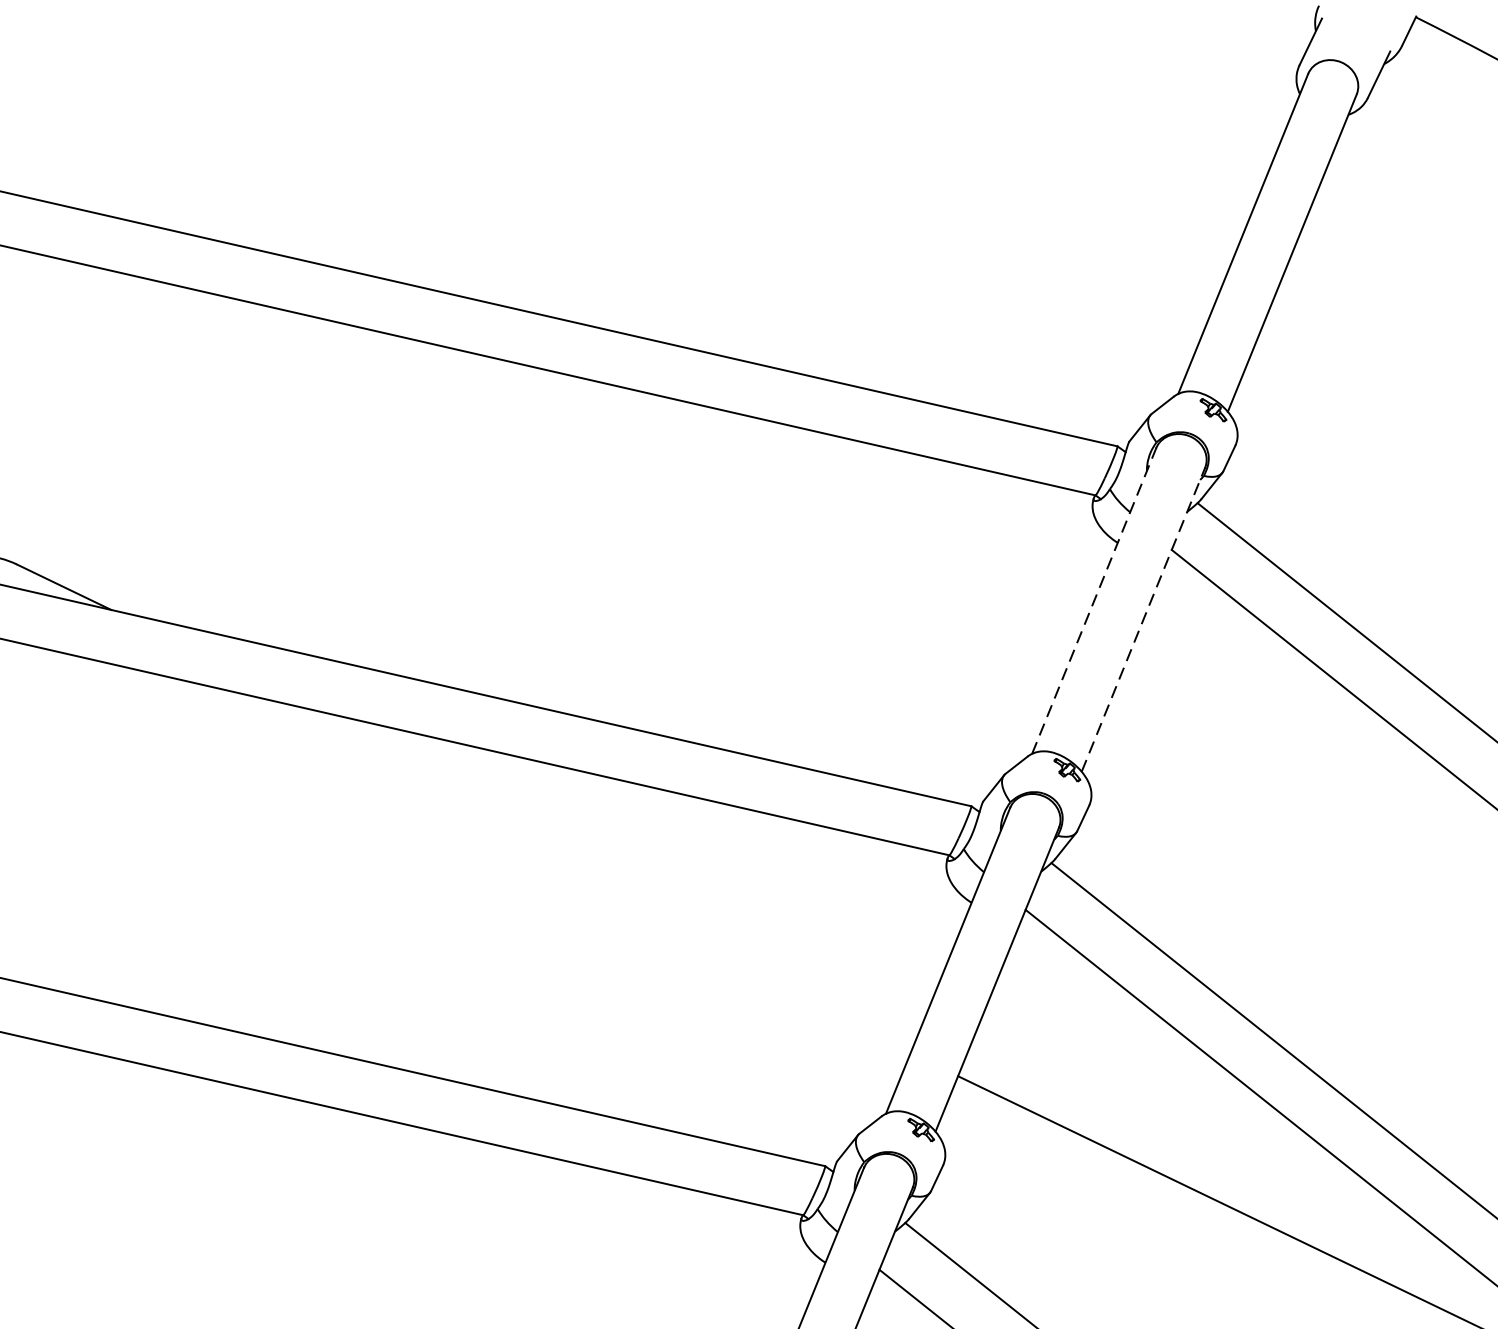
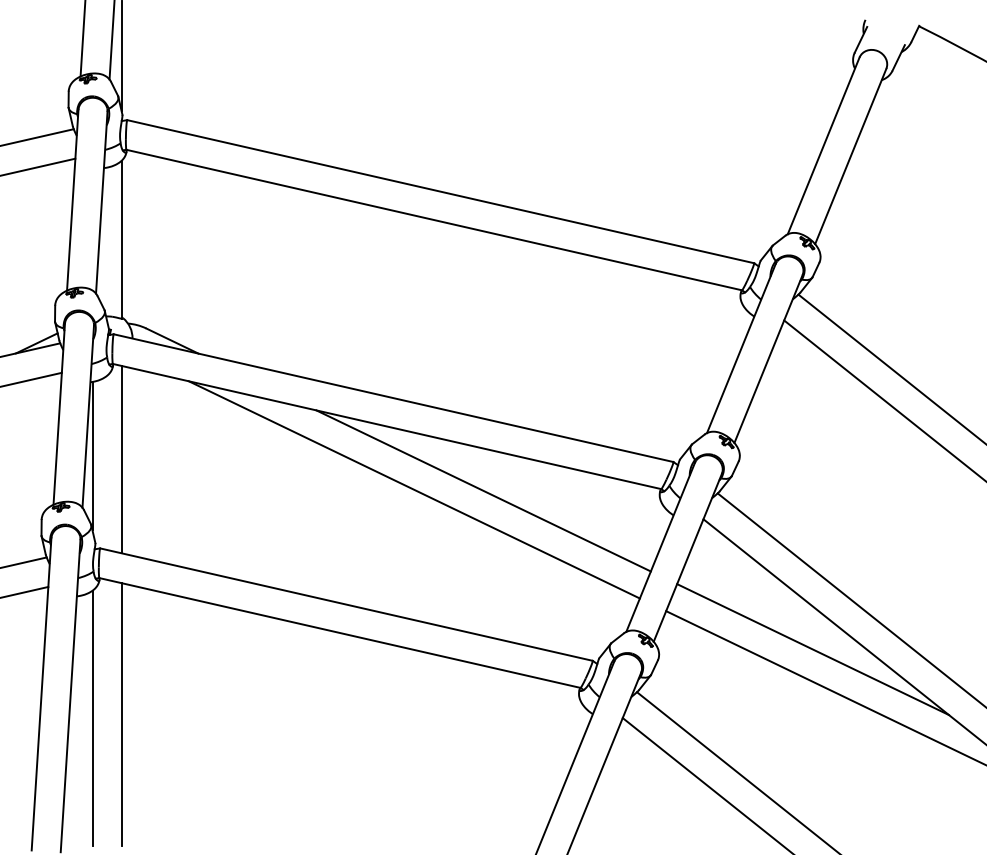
line: (1094, 600) -> (741, 348), dashed -> solid
line: (1143, 618) -> (768, 358), dashed -> solid
line: (500, 855) -> (413, 489), added
line: (627, 857) -> (483, 490), added
line: (1223, 1145) -> (812, 649), added

